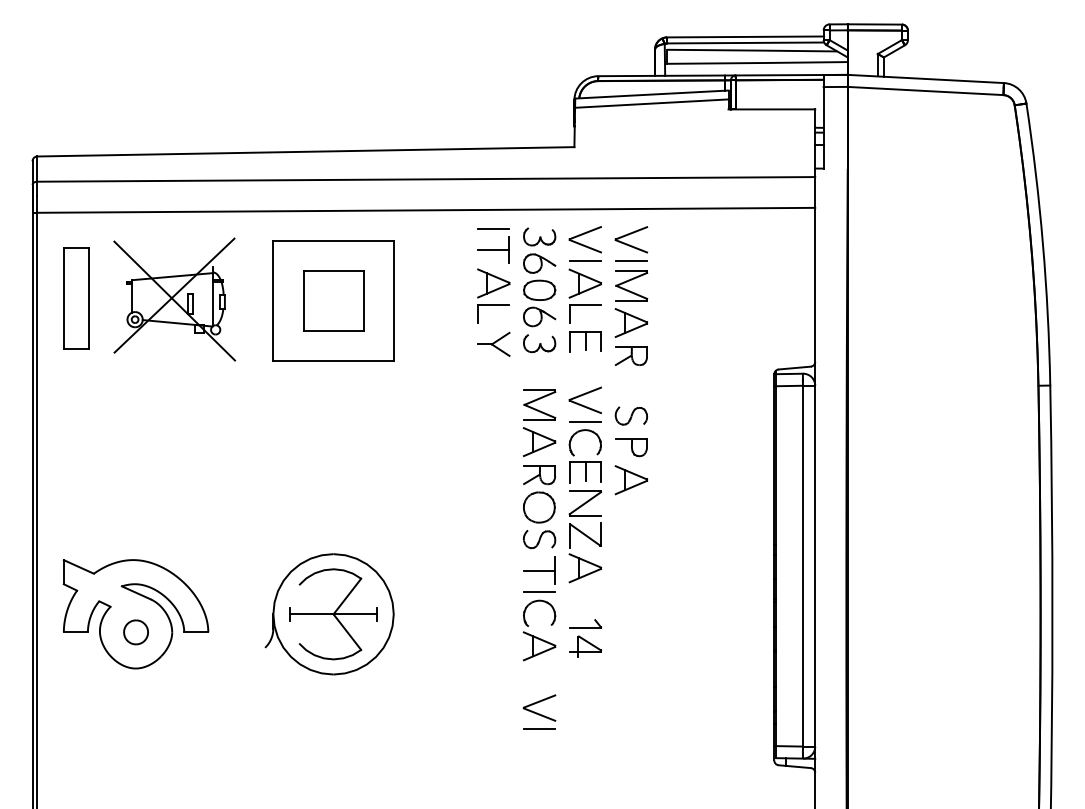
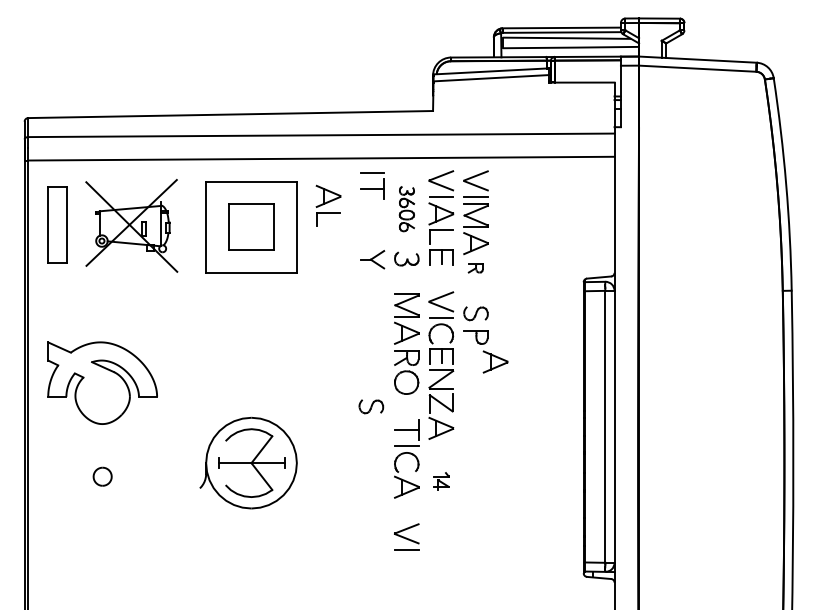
part: (539, 277) -> (406, 209), size x0.6
part: (493, 295) -> (328, 205), moved
part: (630, 355) -> (475, 268), size x0.6
part: (631, 480) -> (495, 362), moved
part: (539, 539) -> (371, 406), moved
part: (135, 614) -> (102, 383), moved
part: (585, 638) -> (441, 481), size x0.6

